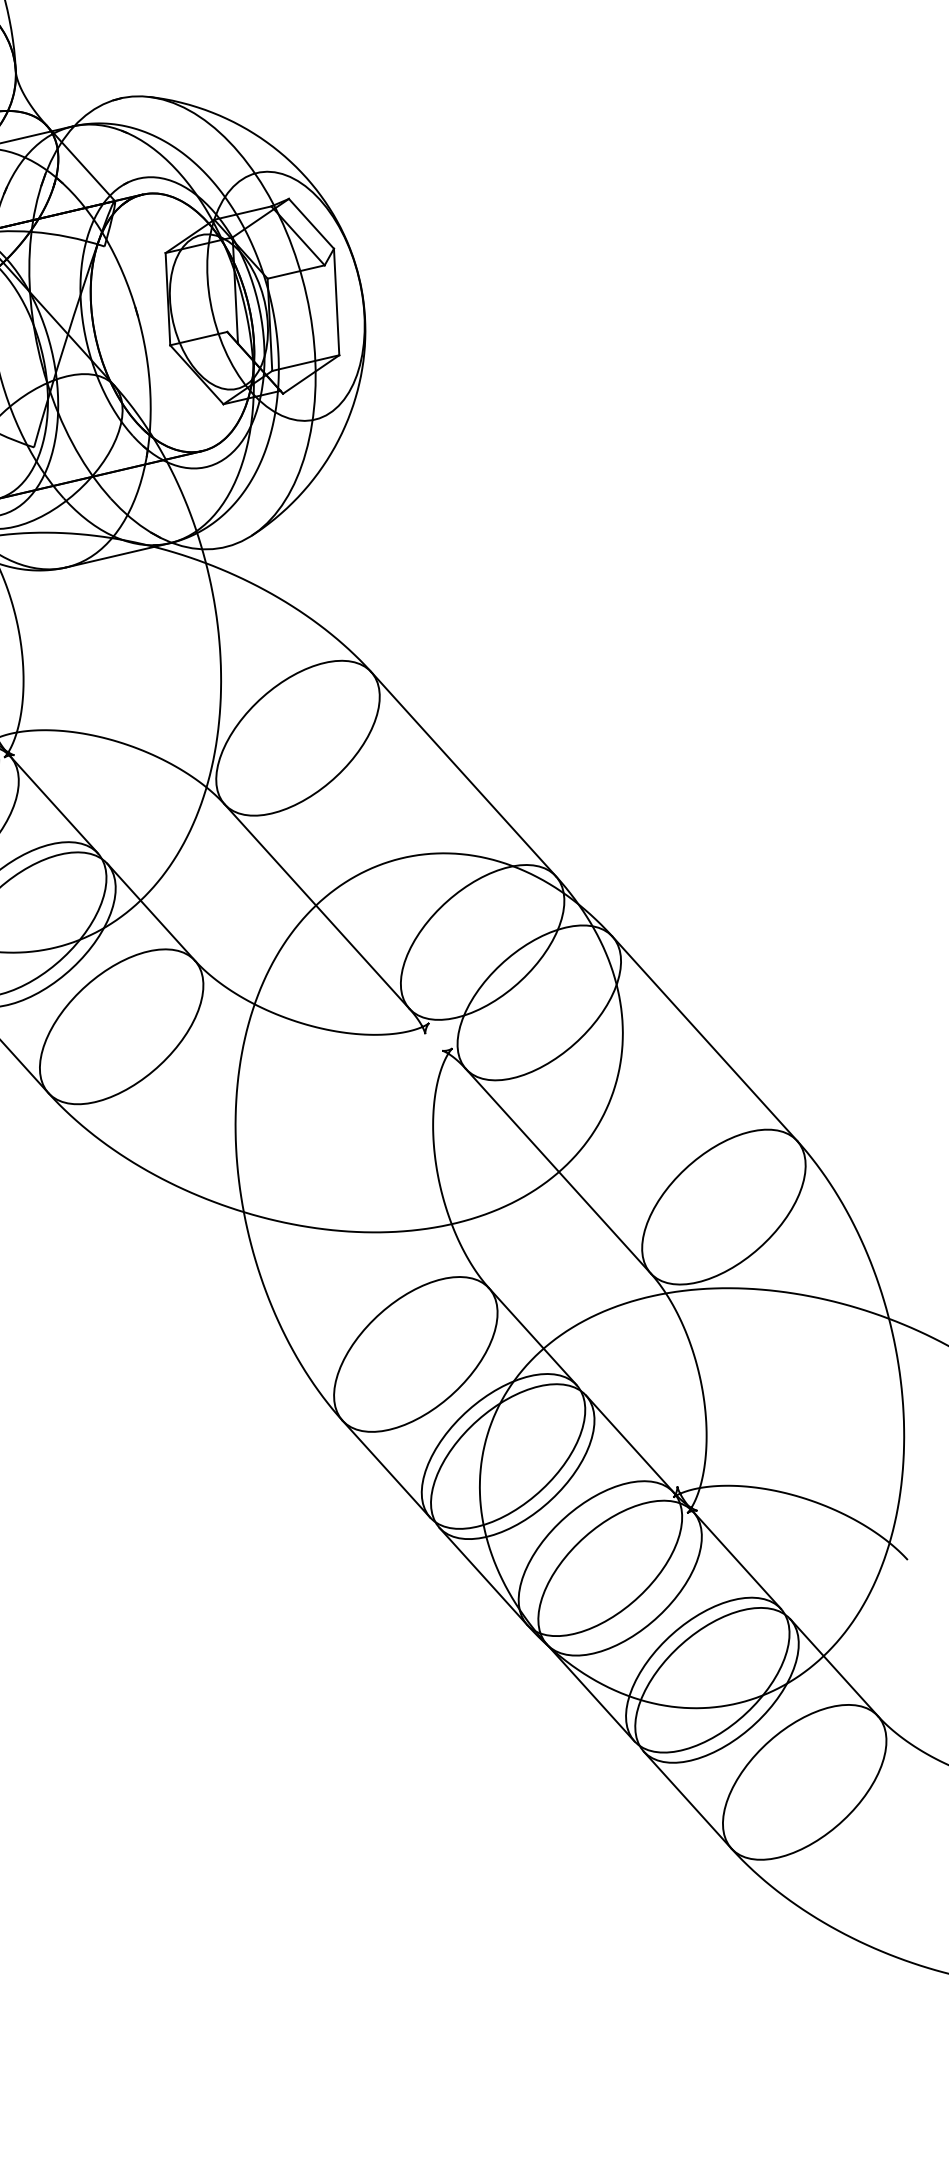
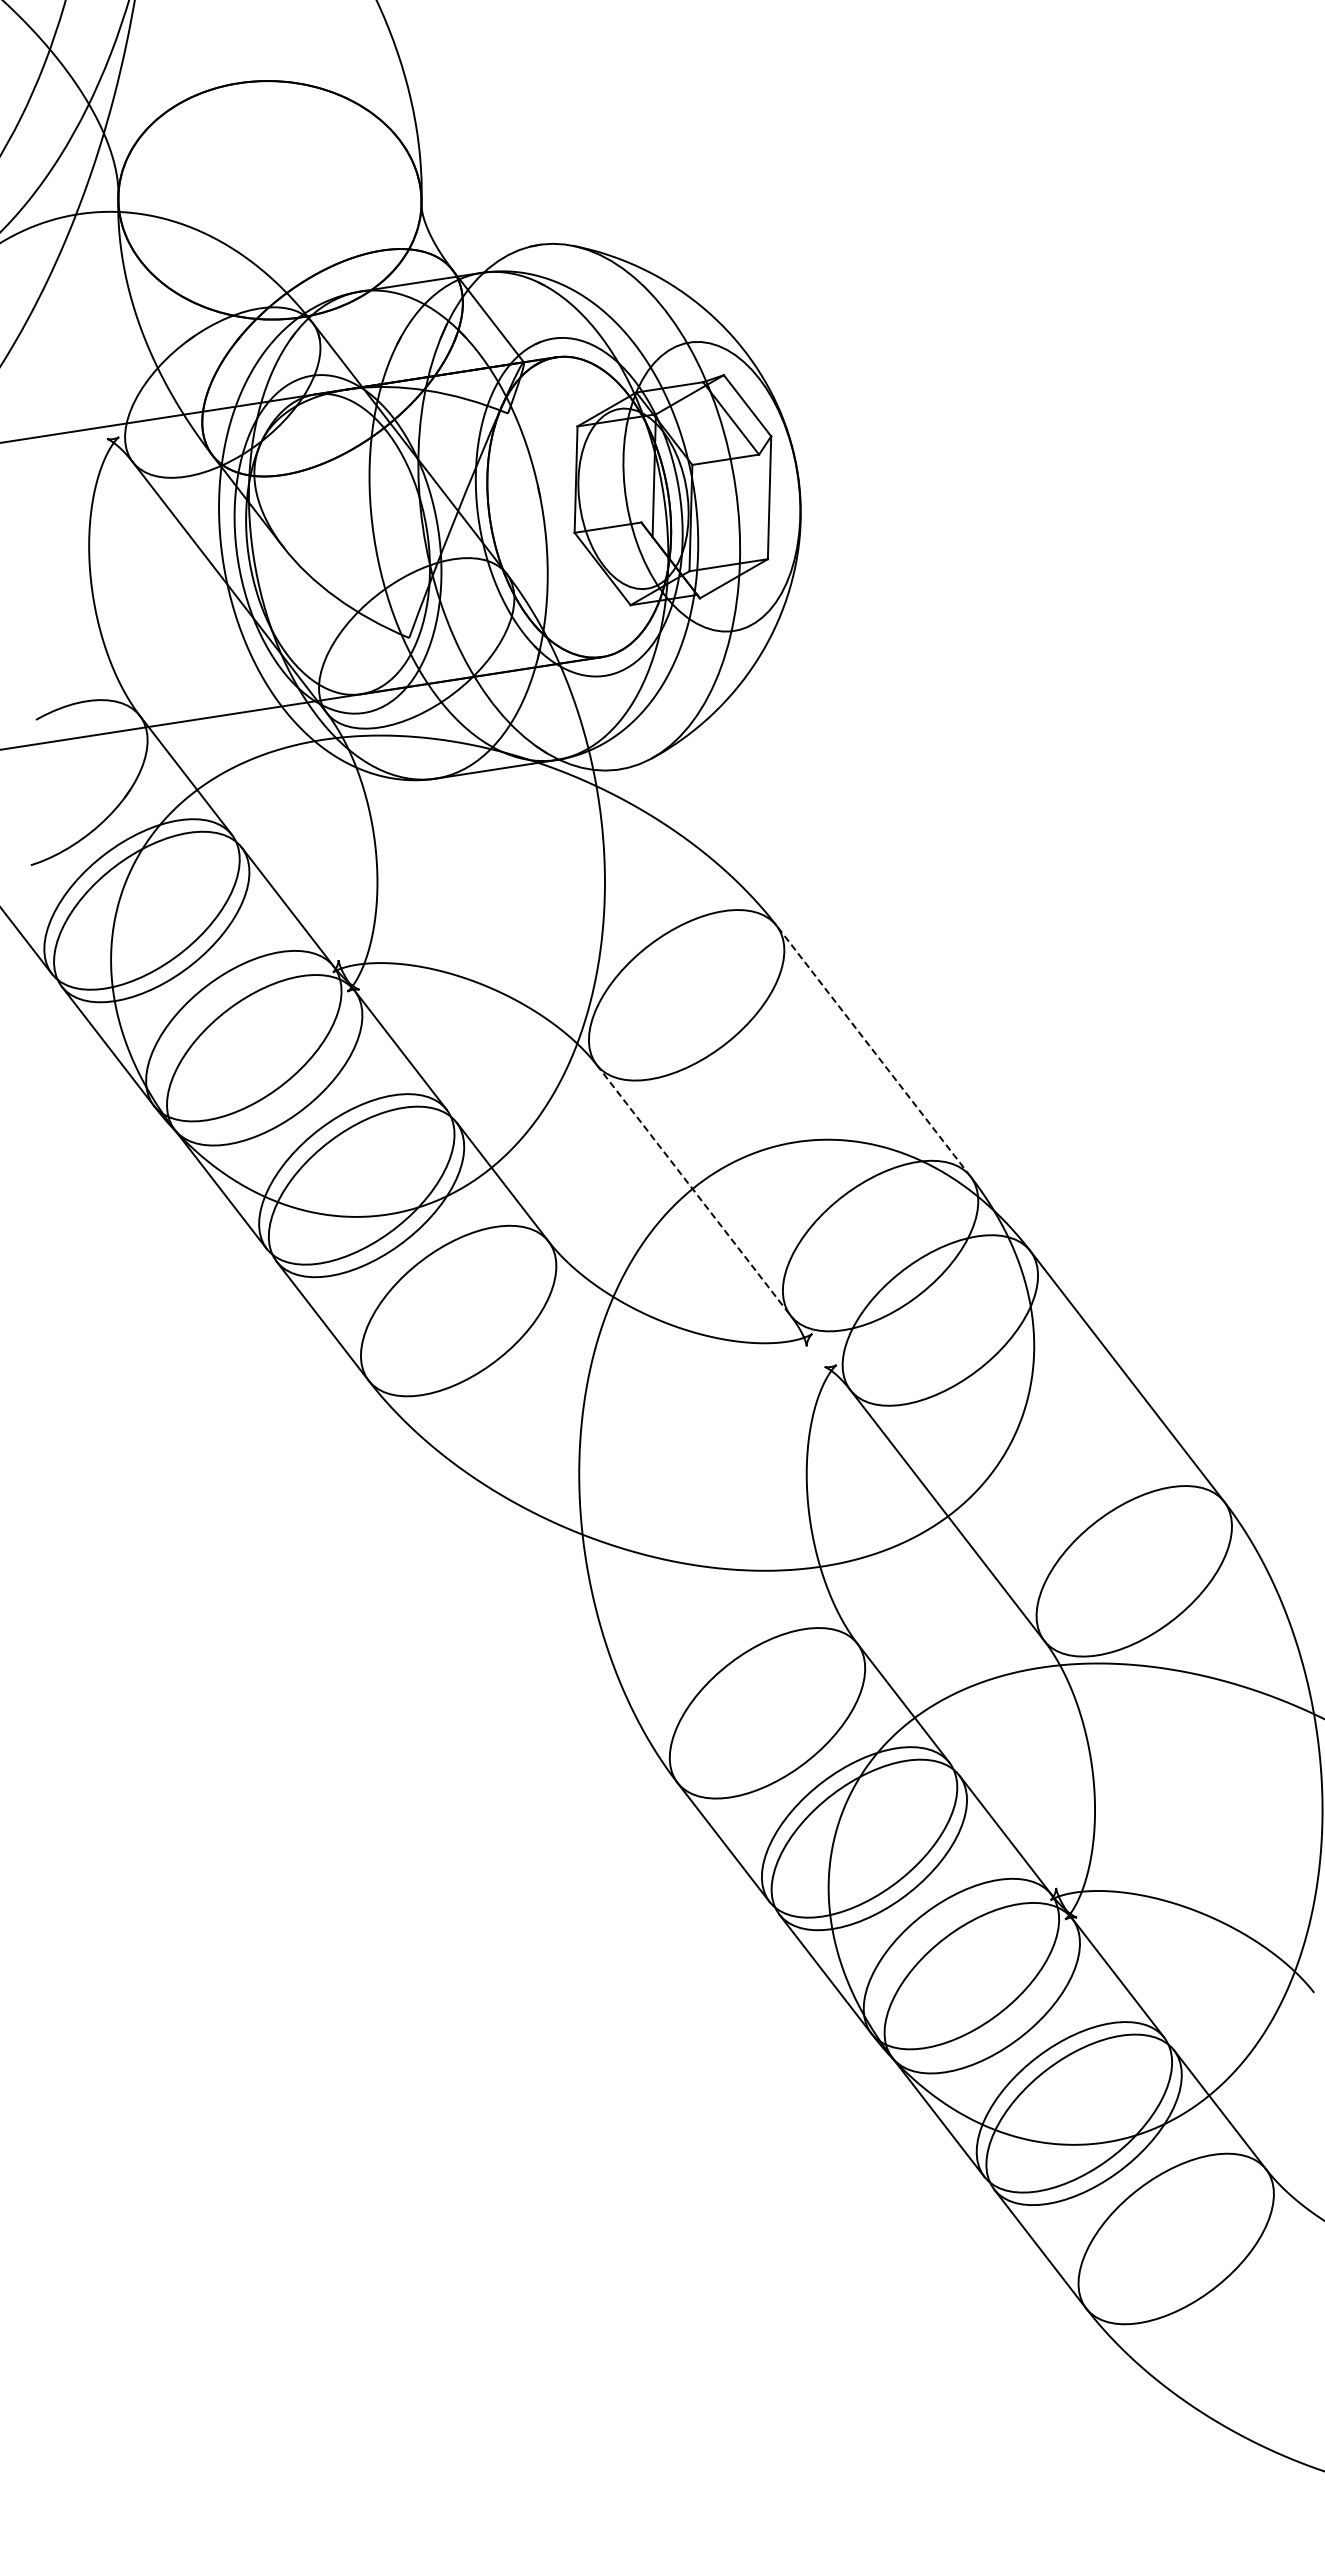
line: (463, 774) -> (873, 1051), solid -> dashed
line: (316, 906) -> (693, 1190), solid -> dashed

